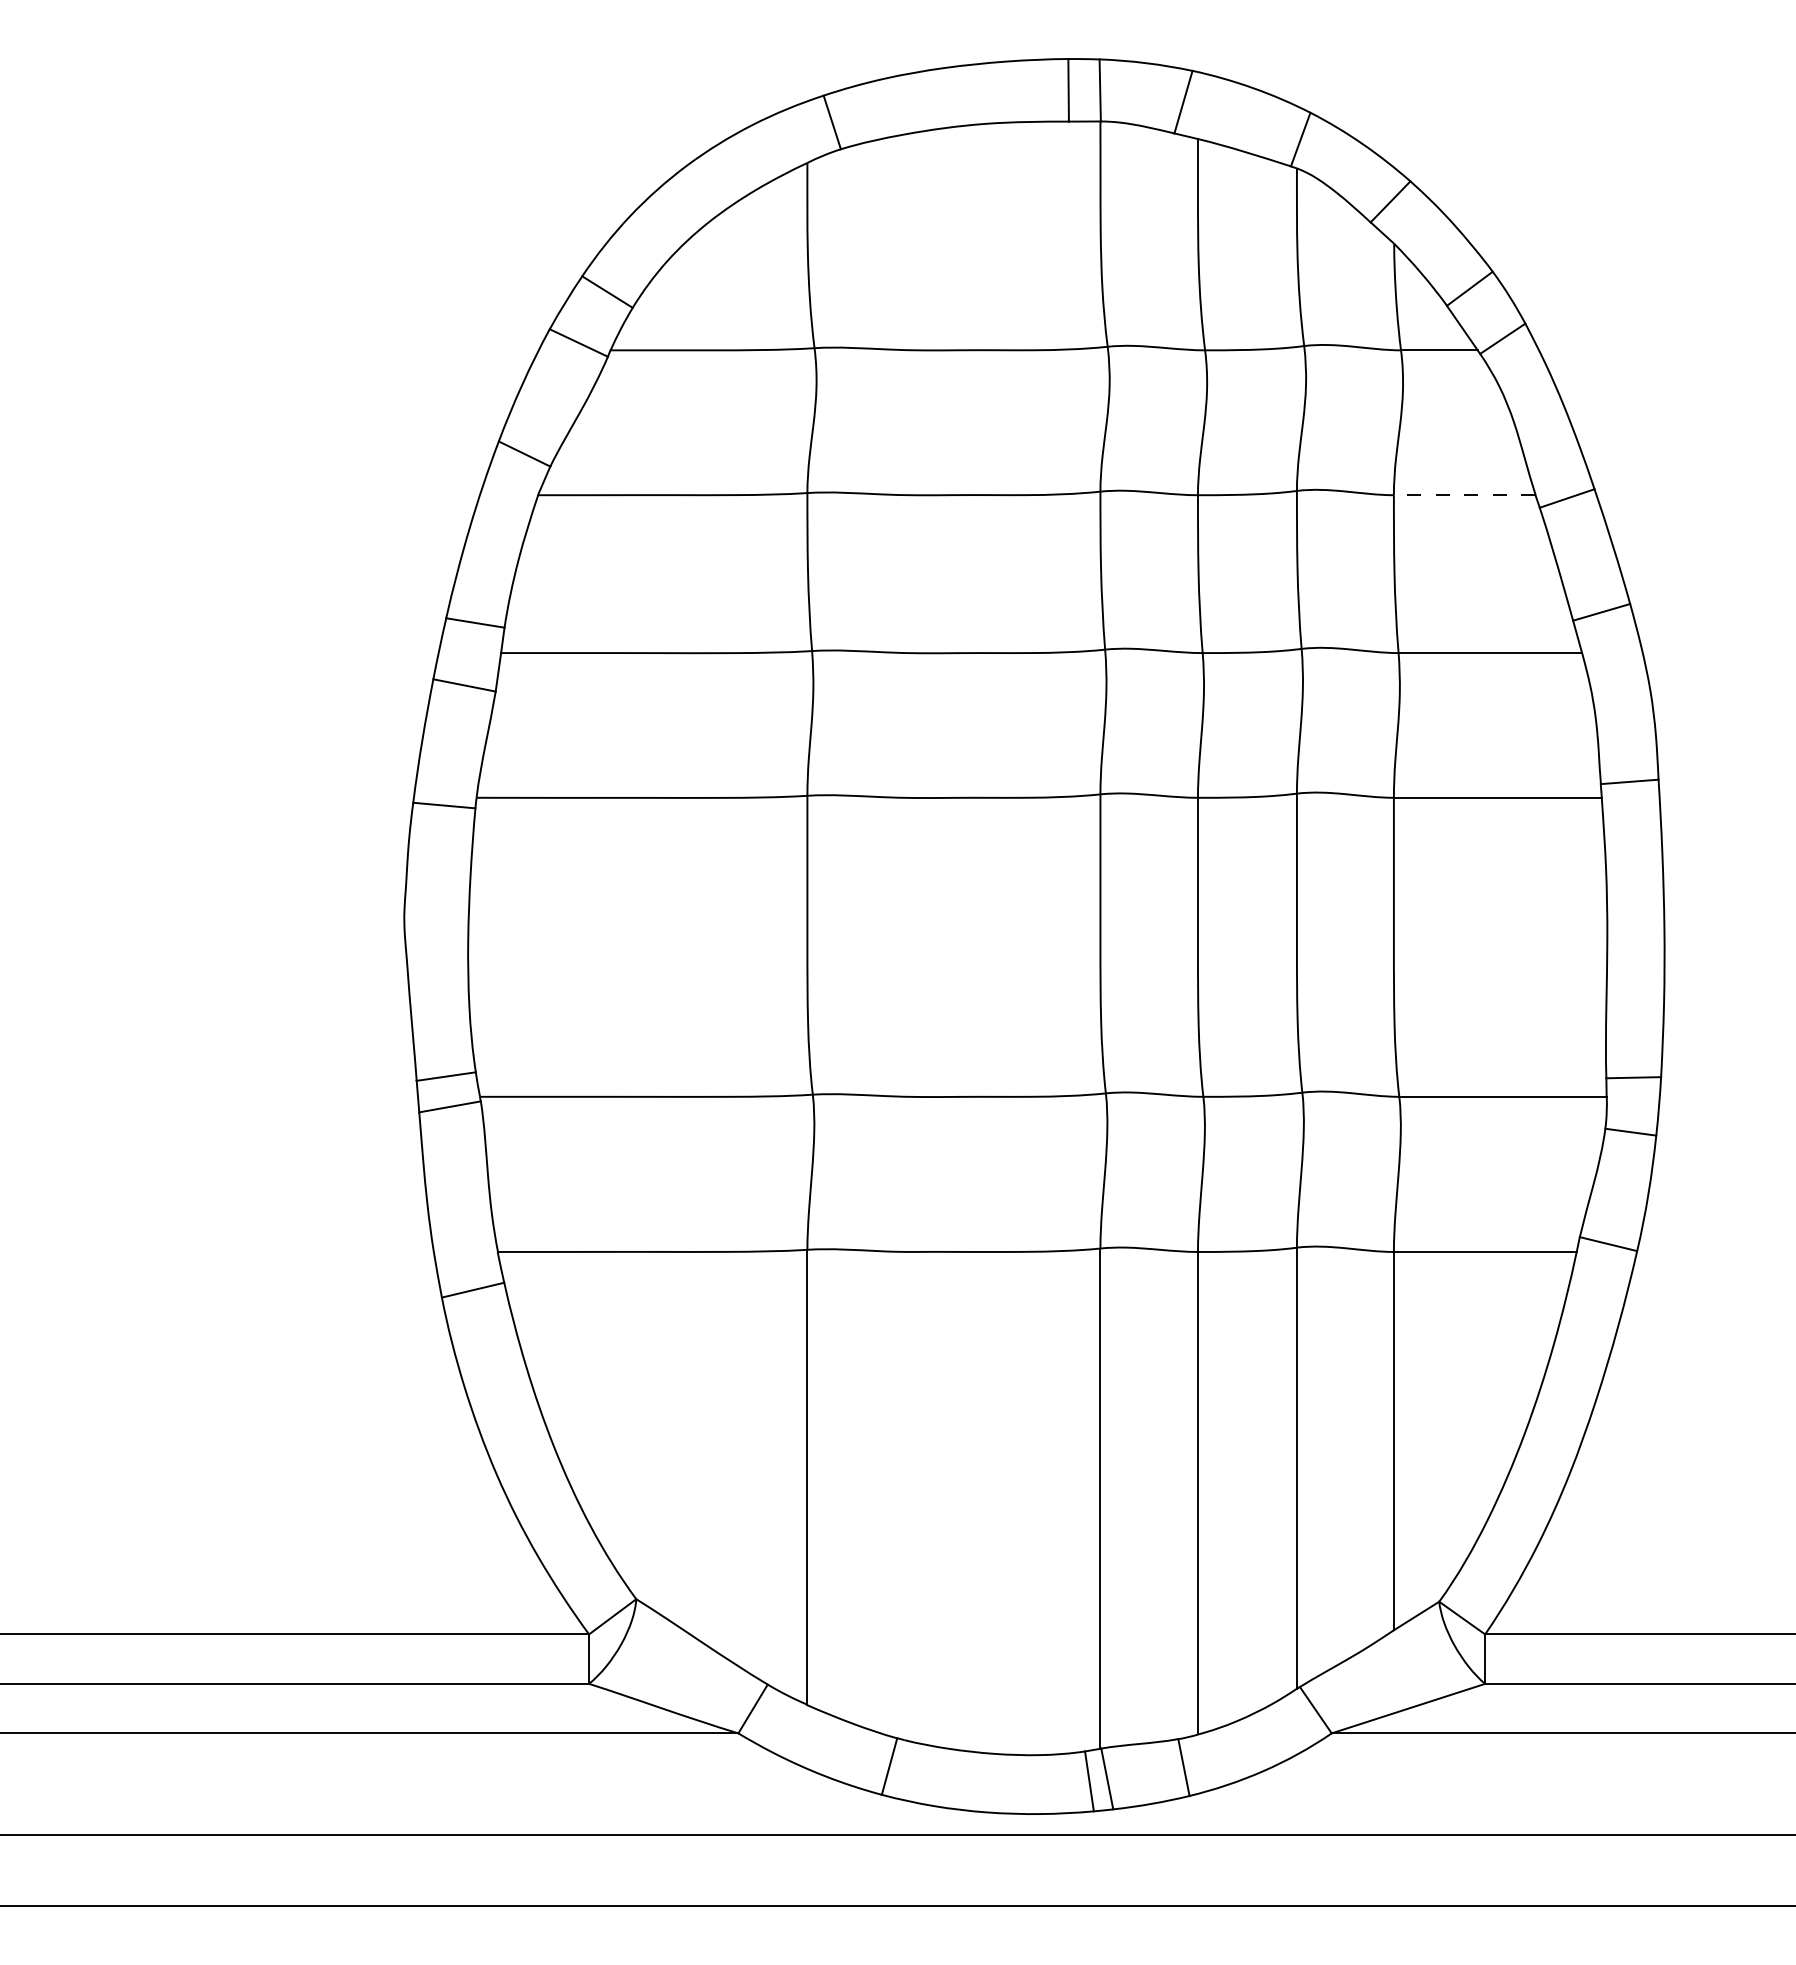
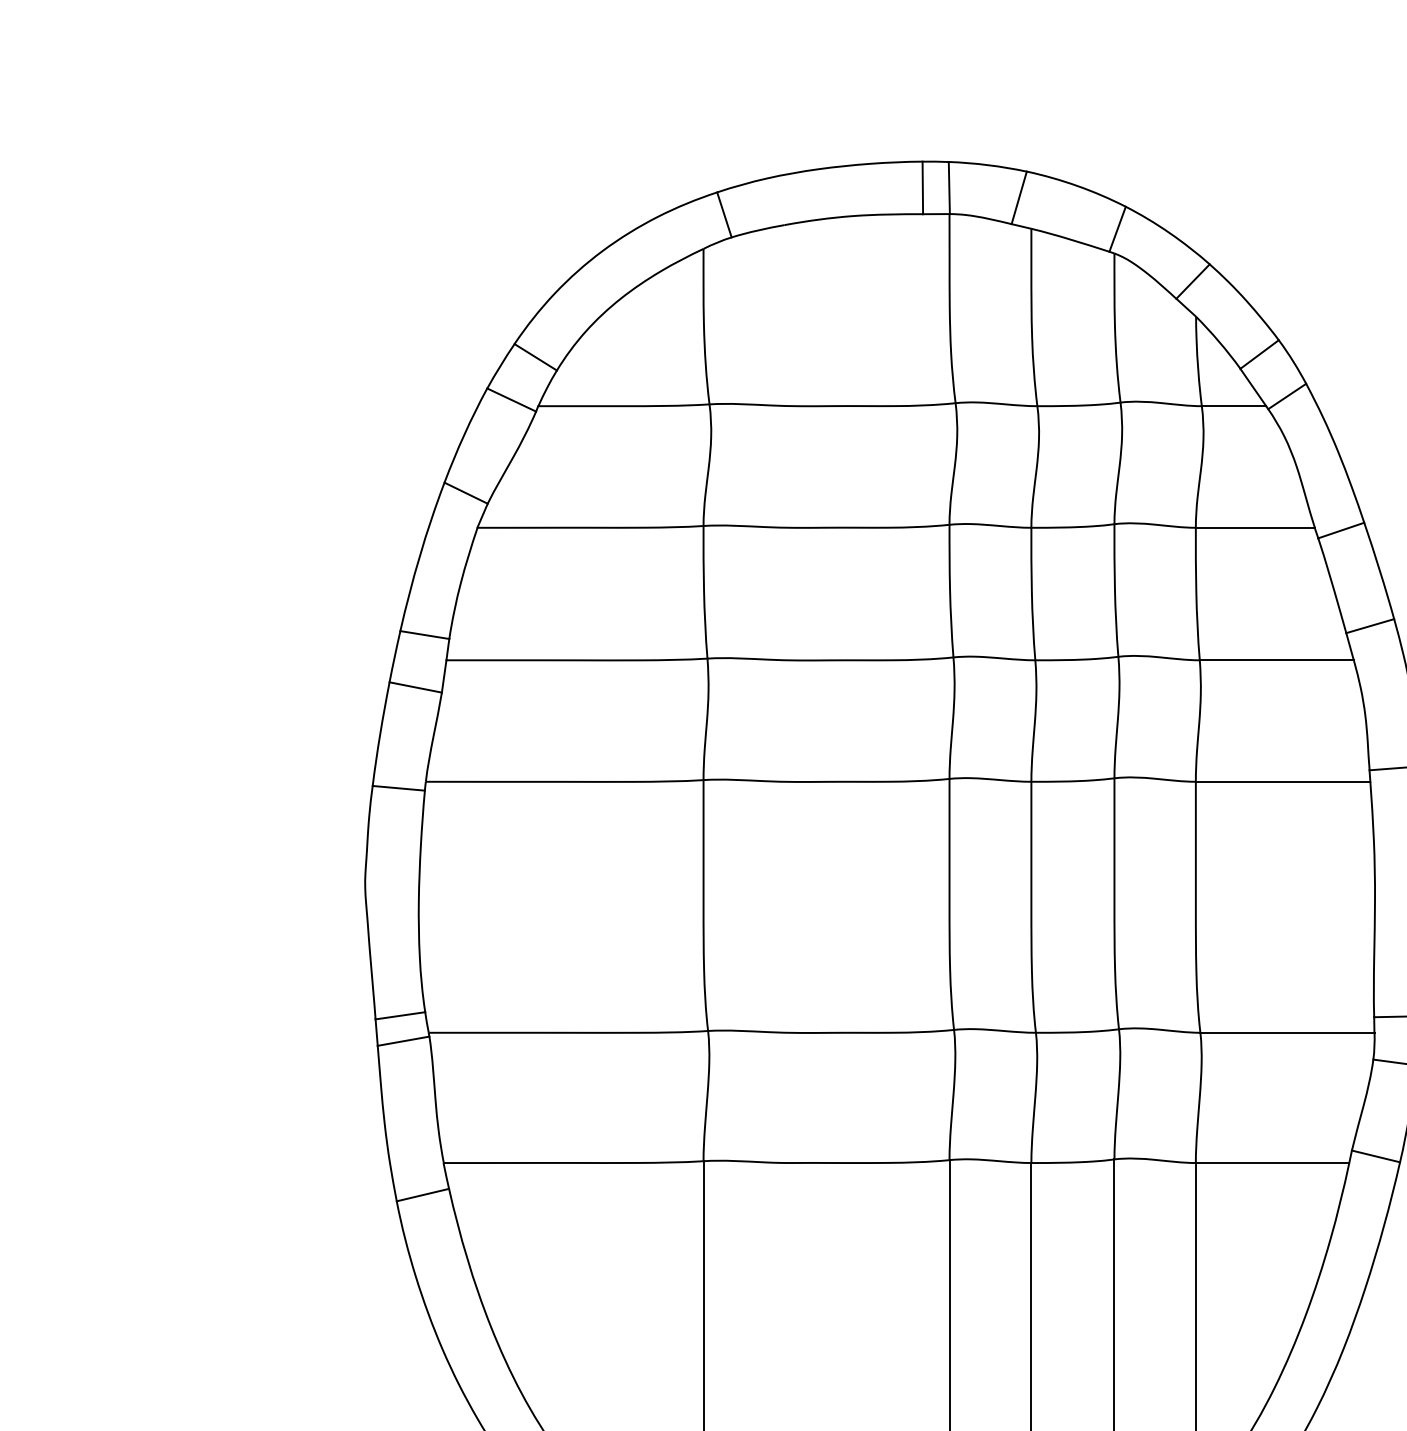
line: (1464, 495) -> (1255, 528), dashed -> solid

